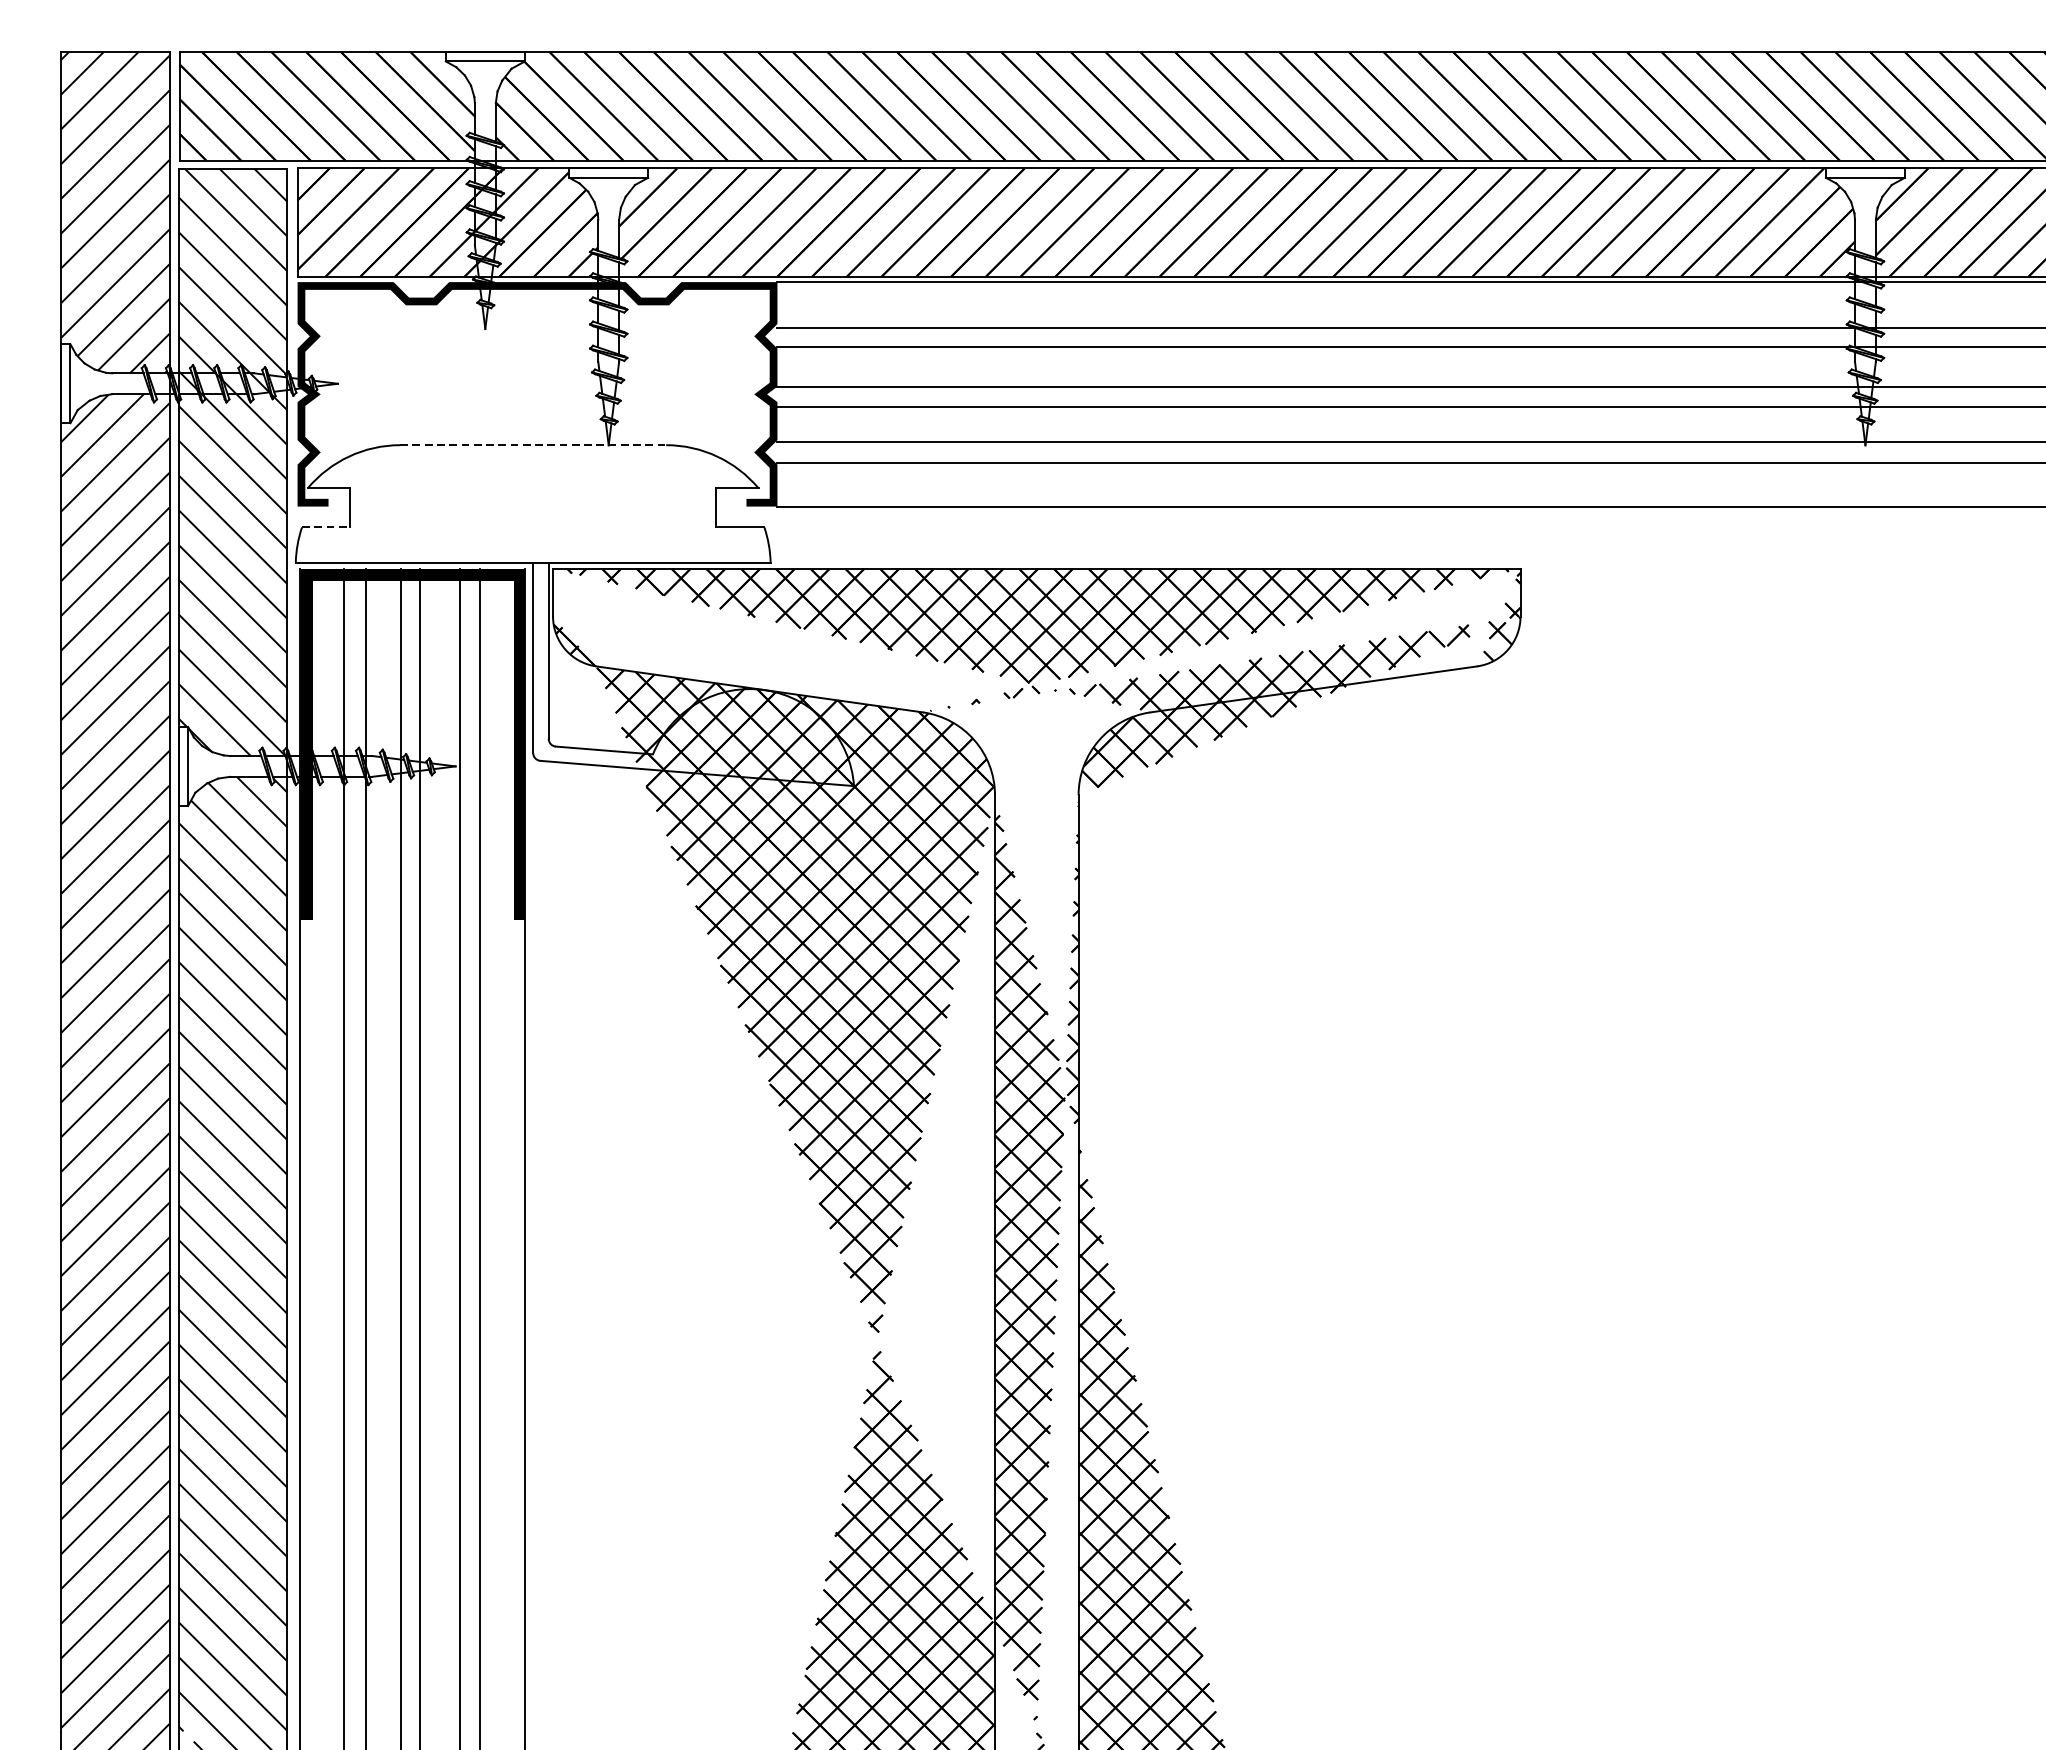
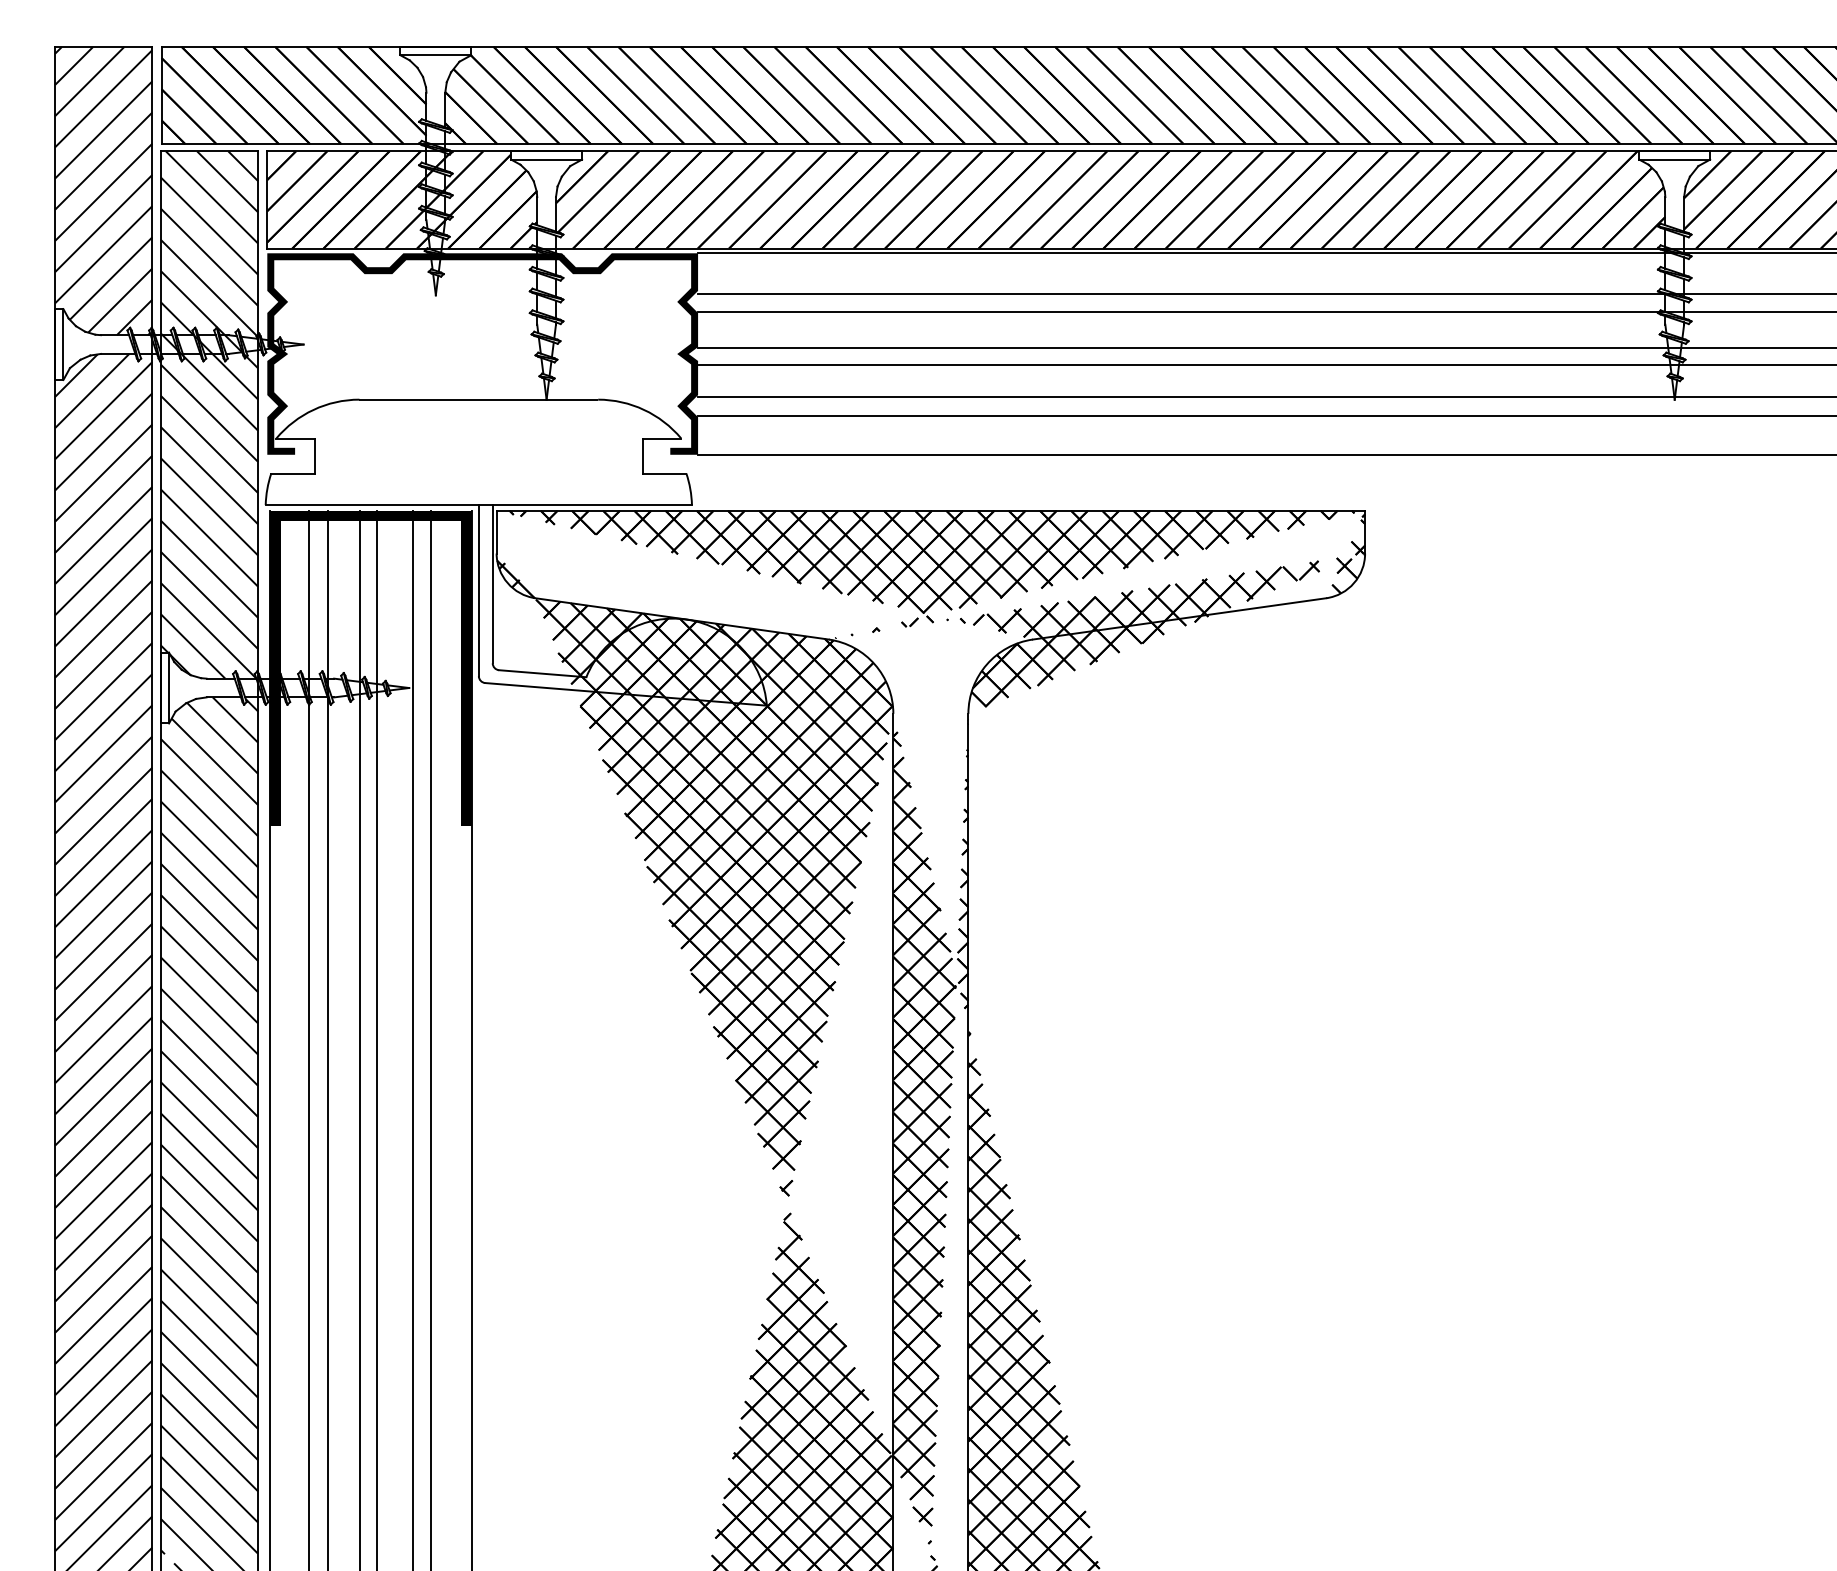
line: (533, 444) -> (479, 399), dashed -> solid
line: (325, 527) -> (292, 473), dashed -> solid

